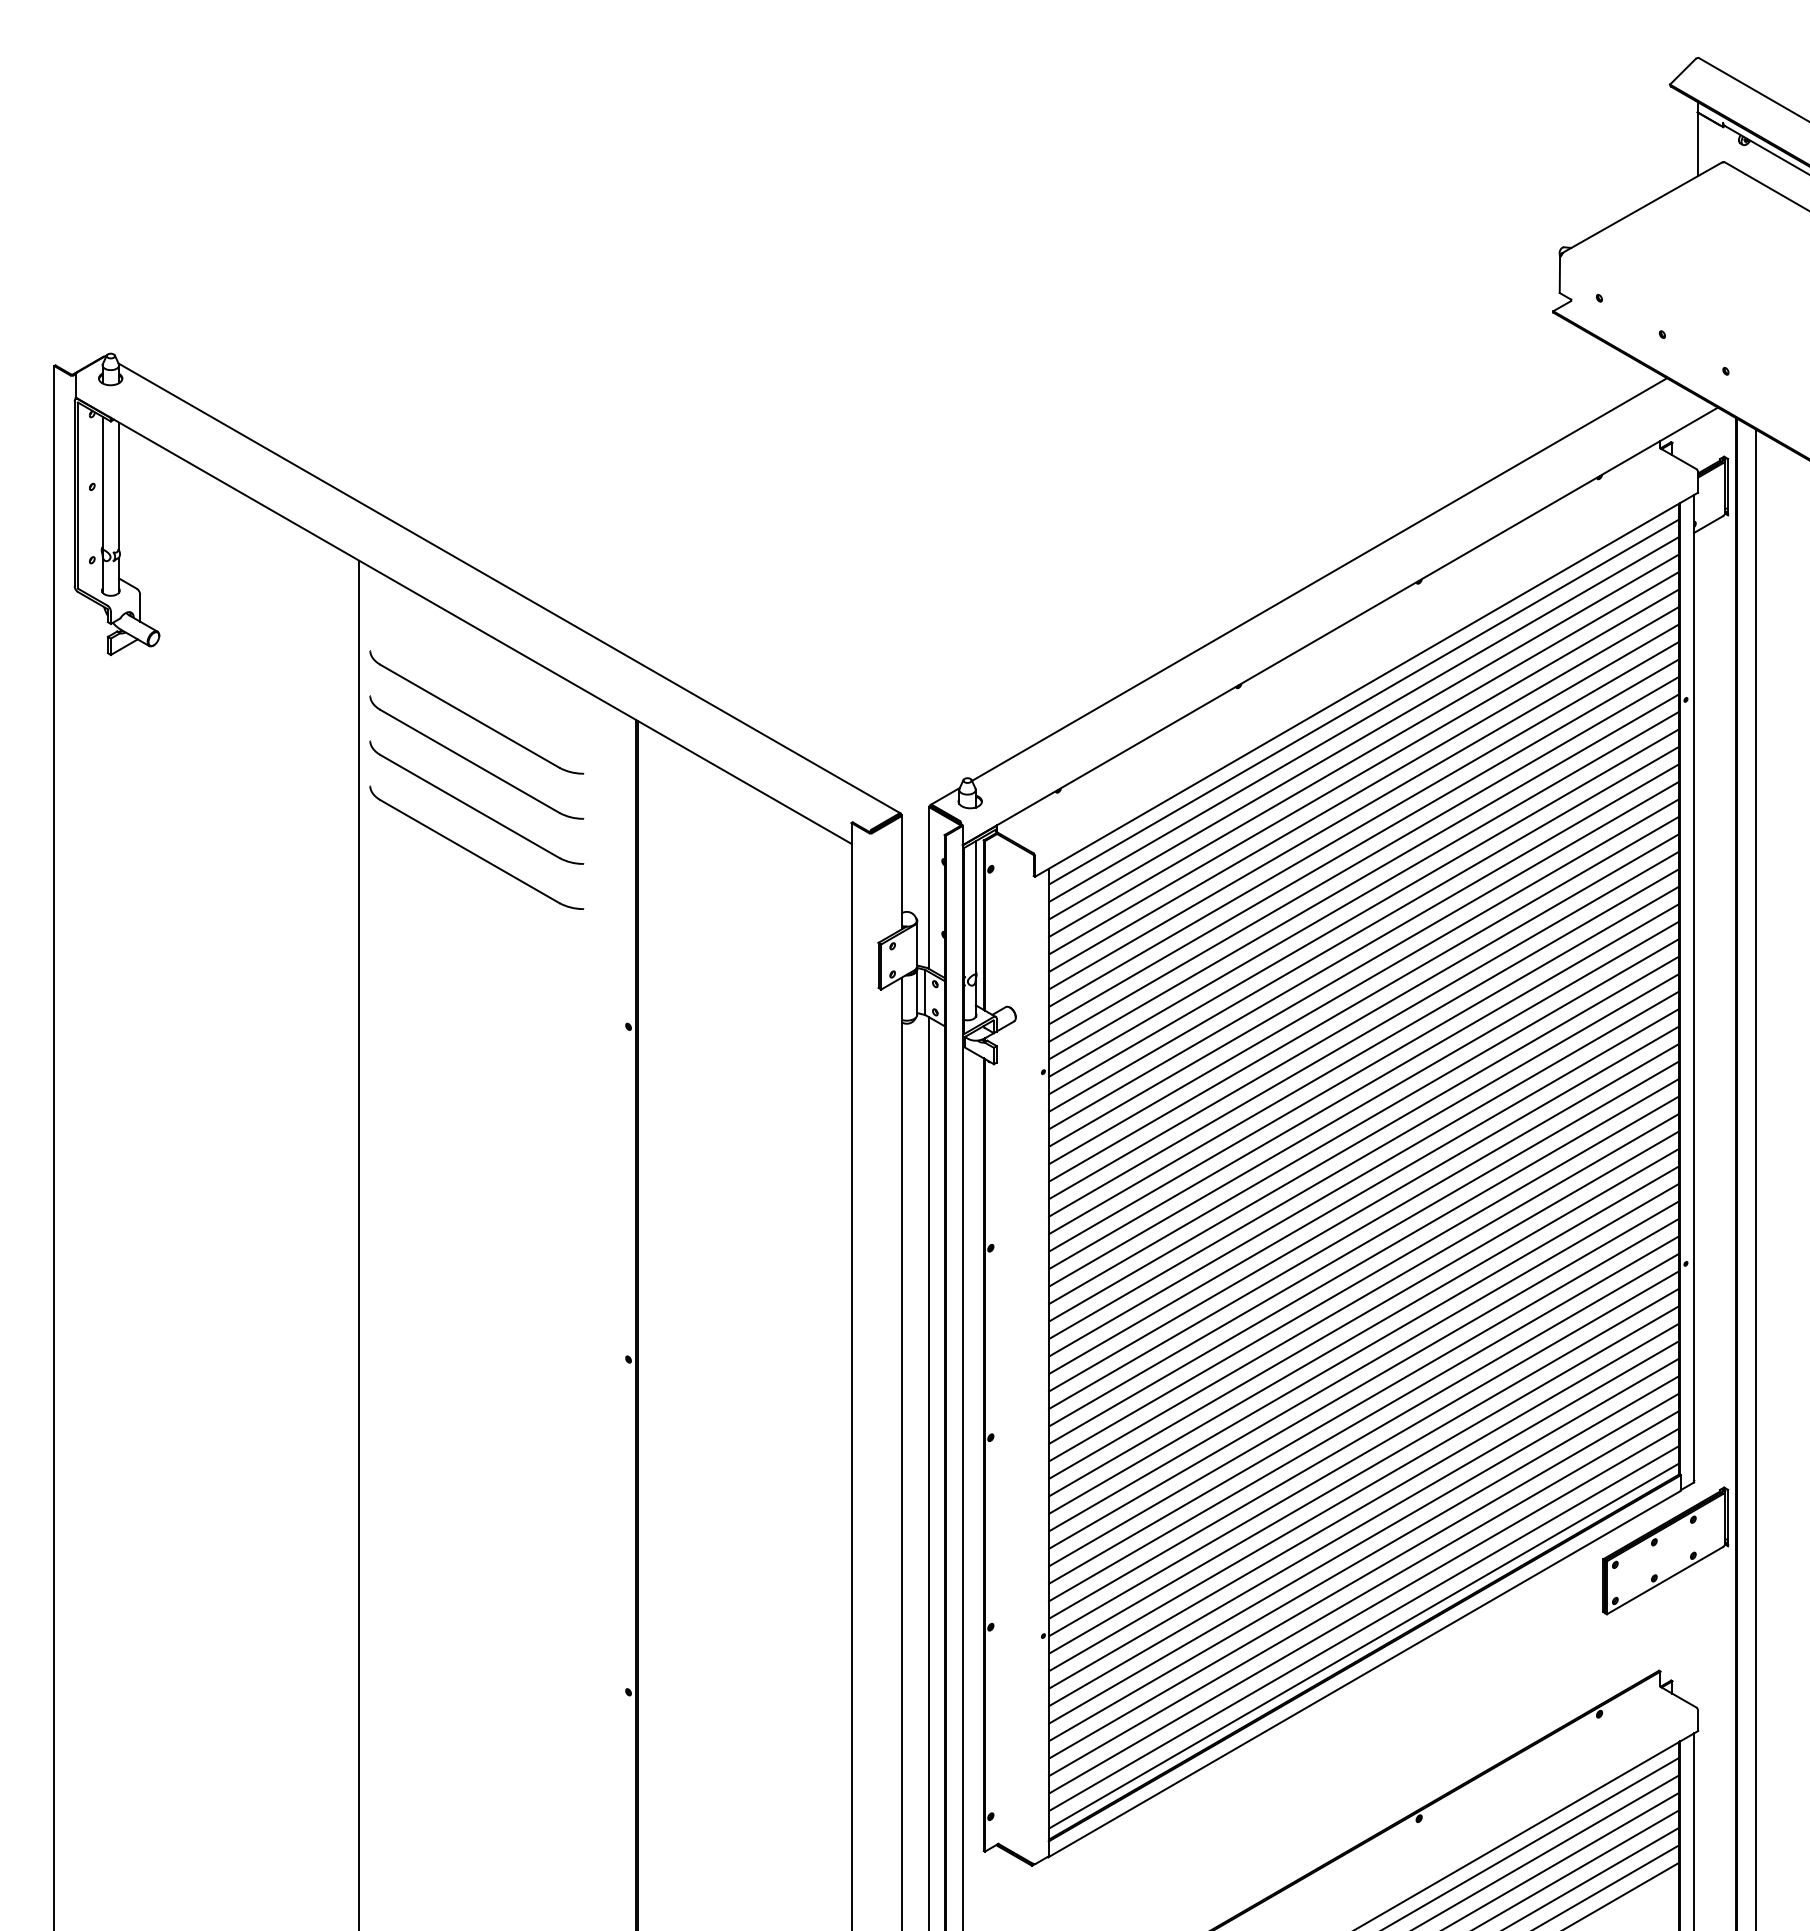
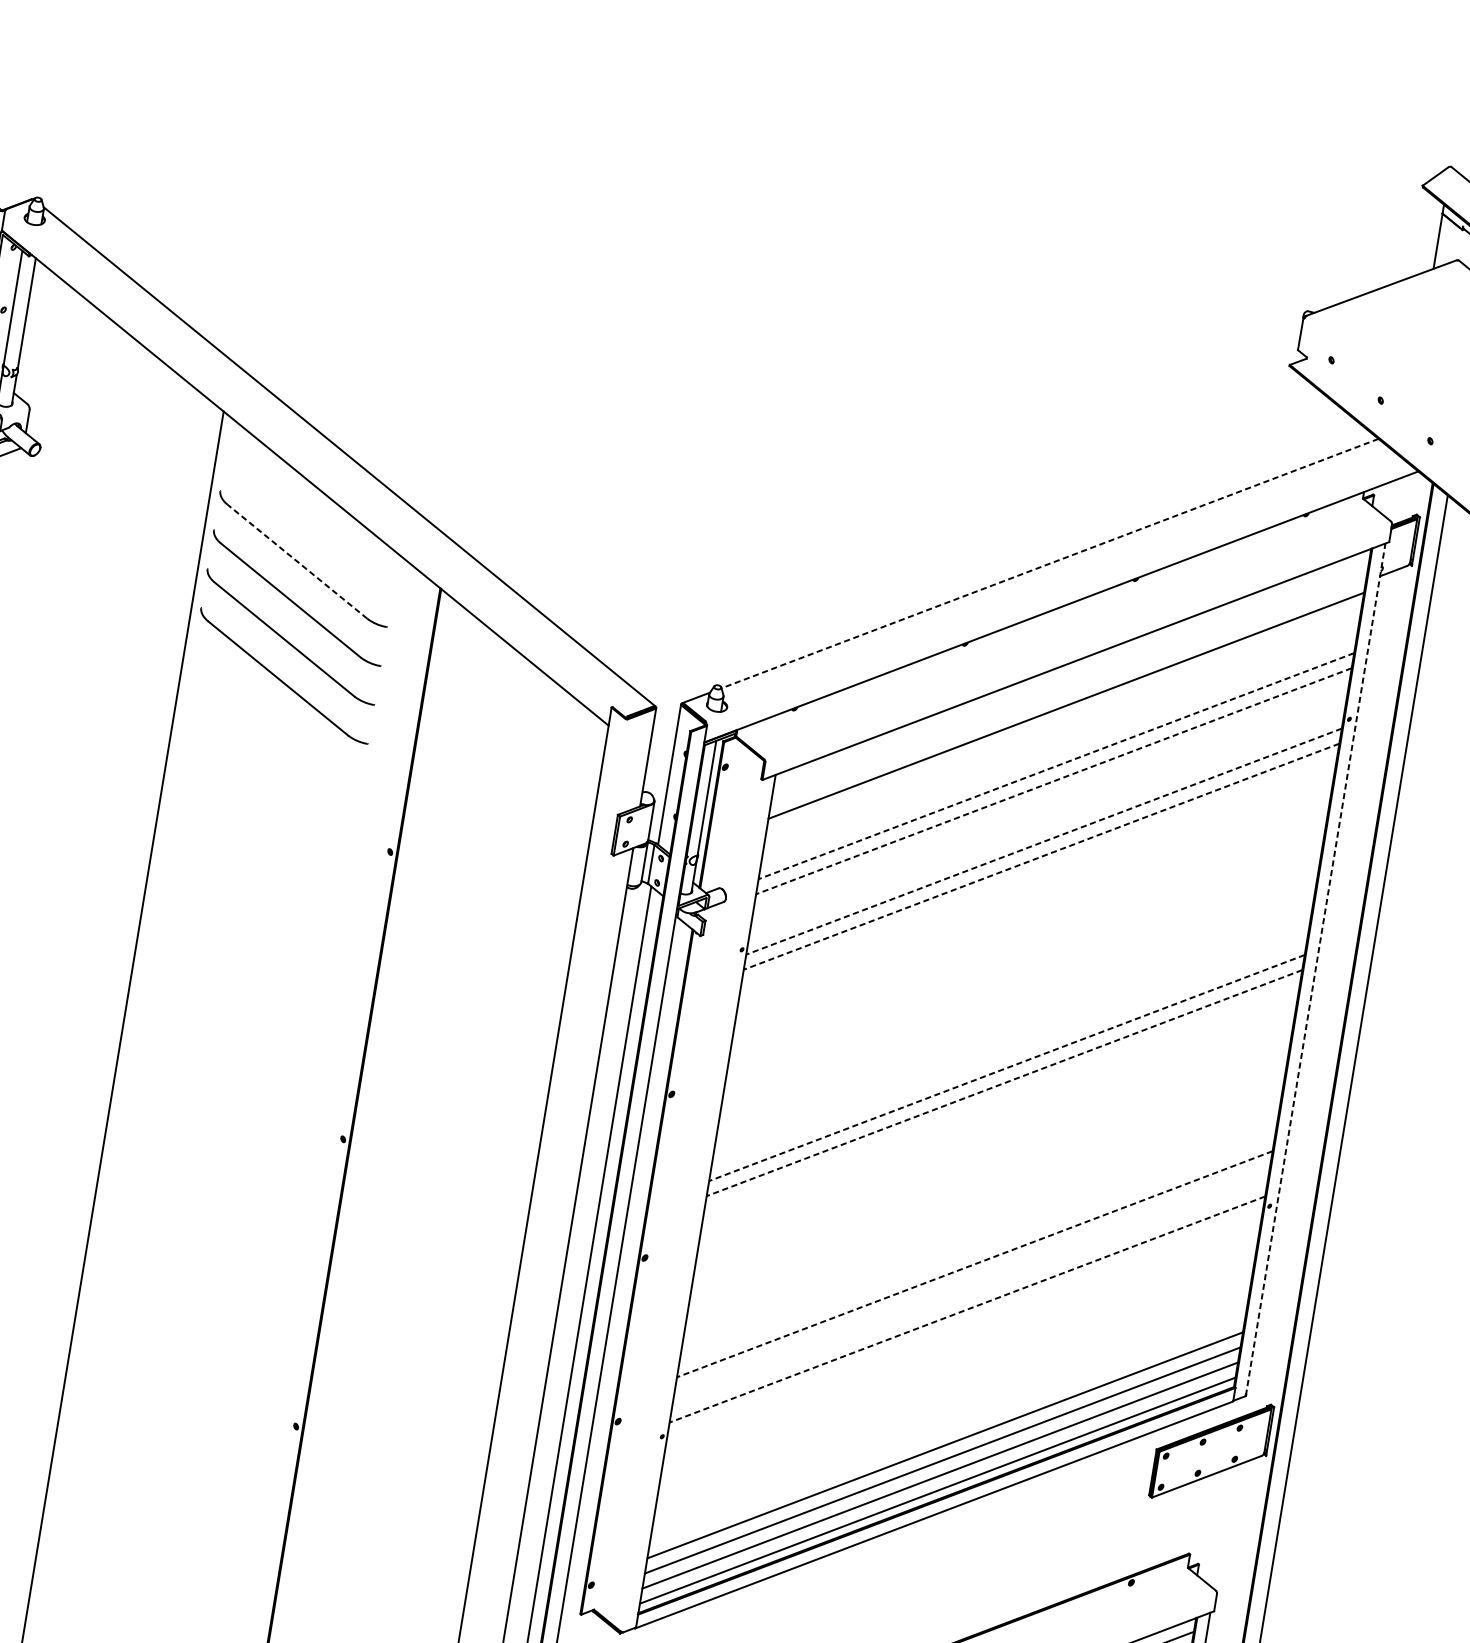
line: (1319, 579) -> (1050, 563), solid -> dashed
line: (1364, 701) -> (1071, 675), removed
line: (469, 716) -> (296, 561), solid -> dashed
line: (1364, 719) -> (1069, 690), removed
line: (1364, 753) -> (1064, 720), removed
line: (1364, 771) -> (1061, 735), removed
line: (1364, 788) -> (1059, 750), removed
line: (1363, 807) -> (1055, 766), solid -> dashed
line: (1363, 824) -> (1053, 781), solid -> dashed
line: (1364, 841) -> (1051, 796), removed
line: (1364, 858) -> (1049, 810), removed
line: (1364, 876) -> (1046, 826), removed
line: (1363, 894) -> (1043, 841), solid -> dashed
line: (1363, 912) -> (1040, 857), solid -> dashed
line: (1364, 928) -> (1039, 871), removed
line: (1364, 946) -> (1037, 886), removed
line: (1364, 963) -> (1034, 901), removed
line: (1364, 981) -> (1032, 916), removed
line: (1694, 988) -> (1315, 969), solid -> dashed
line: (1364, 998) -> (1029, 931), removed
line: (1364, 1016) -> (1027, 947), removed
line: (1364, 1033) -> (1024, 961), removed
line: (1364, 1051) -> (1022, 977), removed
line: (1364, 1068) -> (1019, 992), removed
line: (1364, 1086) -> (1017, 1007), removed
line: (1364, 1103) -> (1014, 1022), removed
line: (1364, 1121) -> (1012, 1037), removed
line: (1364, 1138) -> (1009, 1052), removed
line: (1363, 1156) -> (1006, 1067), solid -> dashed
line: (1363, 1174) -> (1003, 1083), solid -> dashed
line: (1364, 1191) -> (1002, 1098), removed
line: (1364, 1208) -> (999, 1112), removed
line: (1364, 1225) -> (997, 1127), removed
line: (1364, 1243) -> (995, 1143), removed
line: (1364, 1260) -> (992, 1157), removed
line: (1364, 1278) -> (990, 1173), removed
line: (1364, 1295) -> (987, 1188), removed
line: (1364, 1313) -> (985, 1203), removed
line: (1364, 1330) -> (982, 1218), removed
line: (1364, 1348) -> (980, 1233), removed
line: (1364, 1365) -> (977, 1248), removed
line: (1363, 1384) -> (974, 1264), solid -> dashed
line: (1364, 1400) -> (972, 1278), removed
line: (1364, 1418) -> (970, 1294), removed
line: (1363, 1436) -> (966, 1309), solid -> dashed
line: (1364, 1453) -> (965, 1324), removed
line: (1364, 1470) -> (962, 1339), removed
line: (1364, 1488) -> (960, 1354), removed
line: (1364, 1505) -> (957, 1369), removed
line: (1364, 1523) -> (955, 1384), removed
line: (1364, 1540) -> (953, 1399), removed
line: (1364, 1558) -> (950, 1415), removed
line: (1364, 1575) -> (948, 1429), removed

